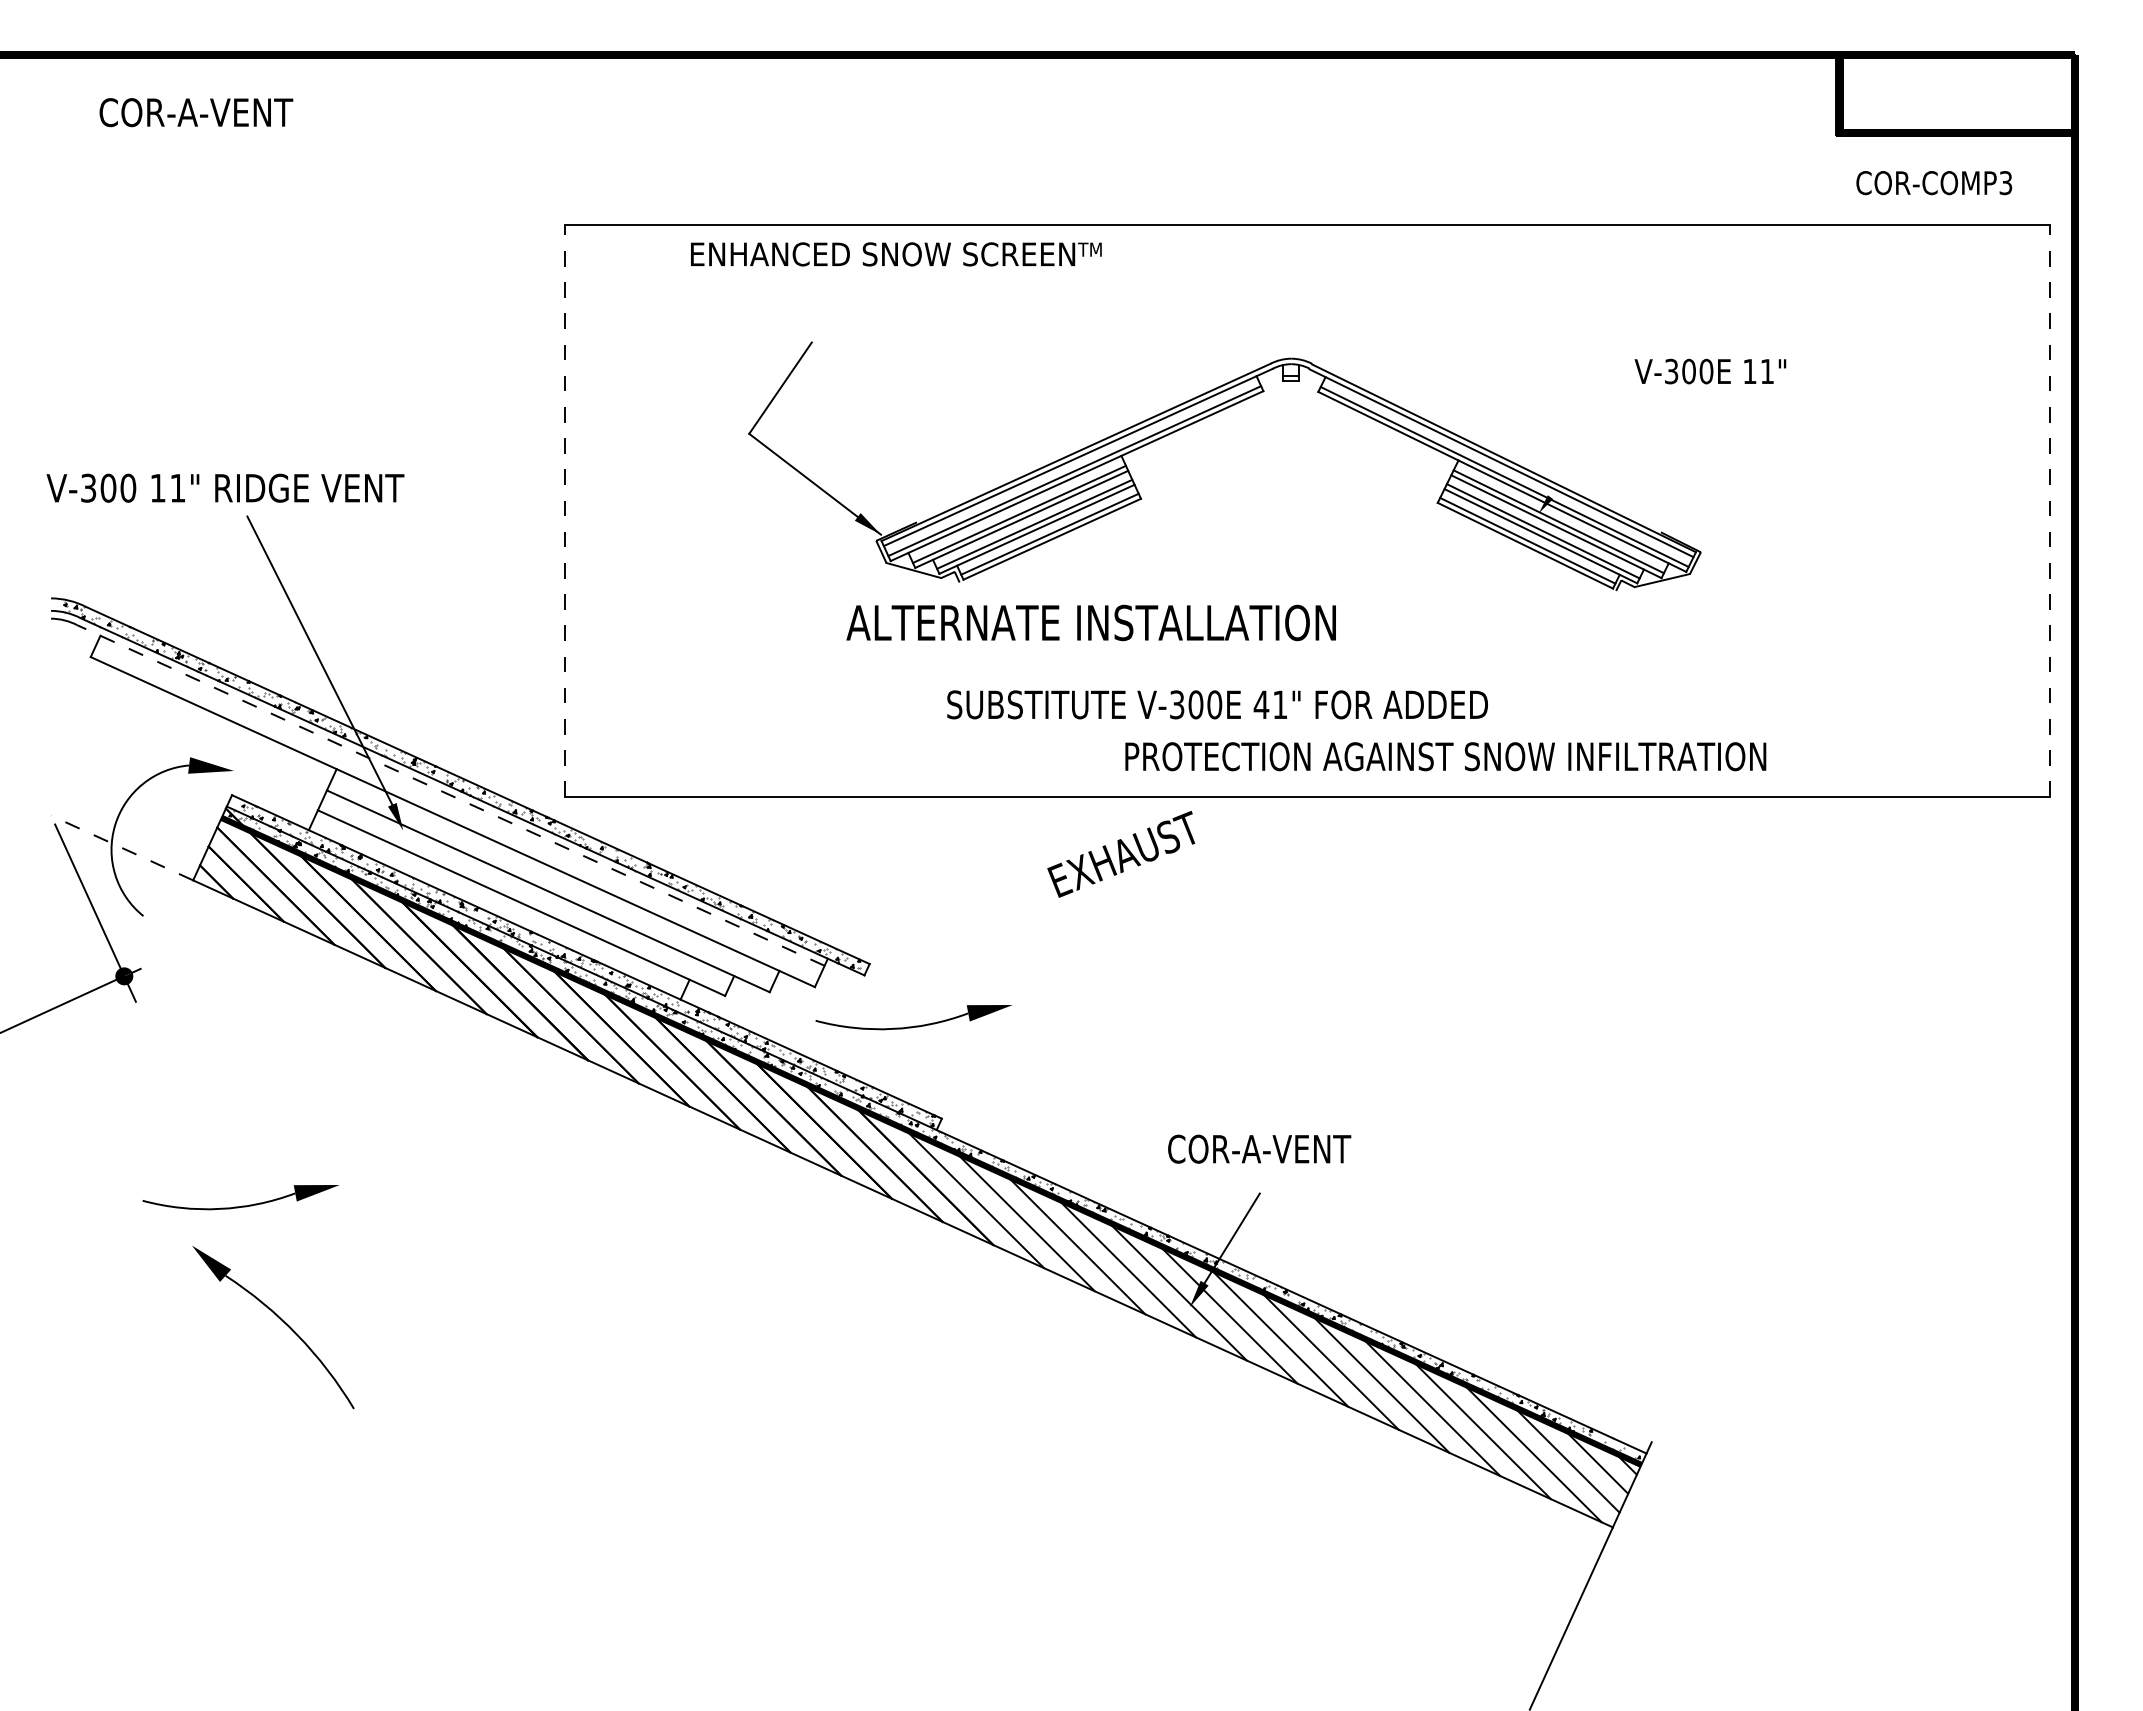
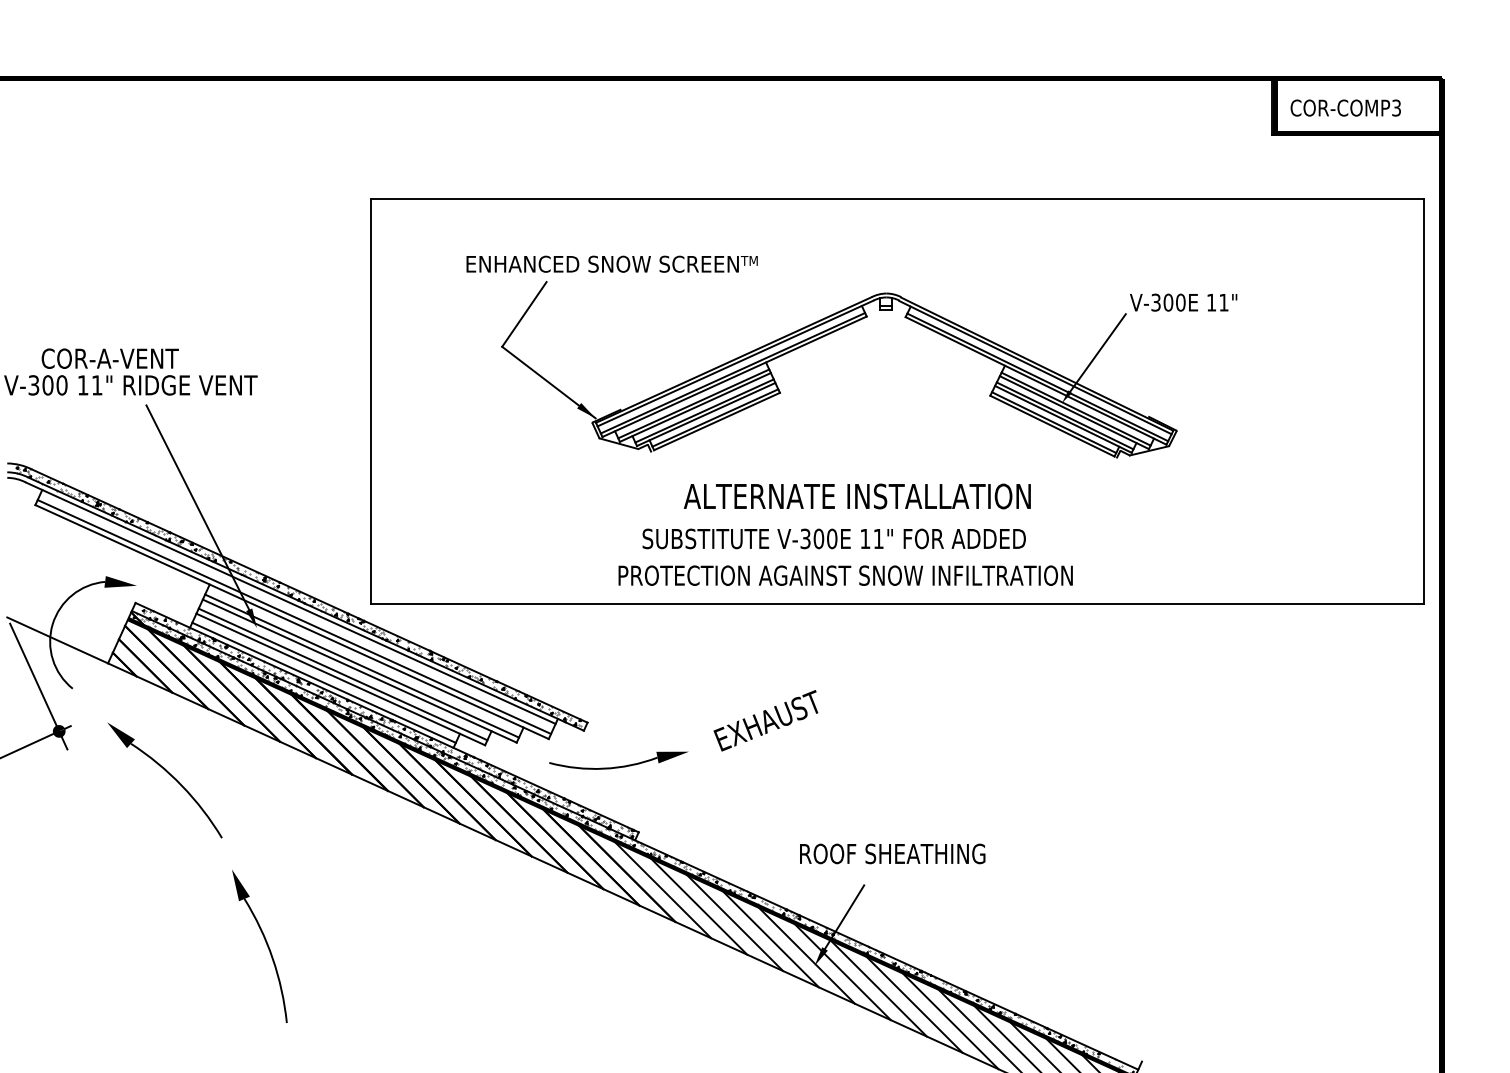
text: (196, 112) -> (110, 358), moved
text: (1934, 183) -> (1345, 108), moved
text: (896, 254) -> (612, 264), moved
line: (1589, 442) -> (1097, 352), added
line: (564, 510) -> (371, 401), dashed -> solid
line: (2049, 510) -> (1423, 401), dashed -> solid
text: (1090, 622) -> (856, 496), moved
text: (1261, 704) -> (865, 538), 41" -> 11"
text: (1445, 756) -> (845, 575), moved
line: (451, 795) -> (291, 603), dashed -> solid
line: (456, 814) -> (294, 616), added
line: (121, 847) -> (57, 640), dashed -> solid
text: (1121, 854) -> (766, 720), moved
line: (551, 884) -> (362, 666), added
line: (524, 895) -> (342, 674), added
line: (497, 907) -> (323, 682), added
text: (1299, 1148) -> (892, 853), COR-A-VENT -> ROOF SHEATHING
part: (242, 1205) -> (142, 893), removed
part: (416, 1276) -> (266, 944), added
part: (279, 1319) -> (169, 774), moved

